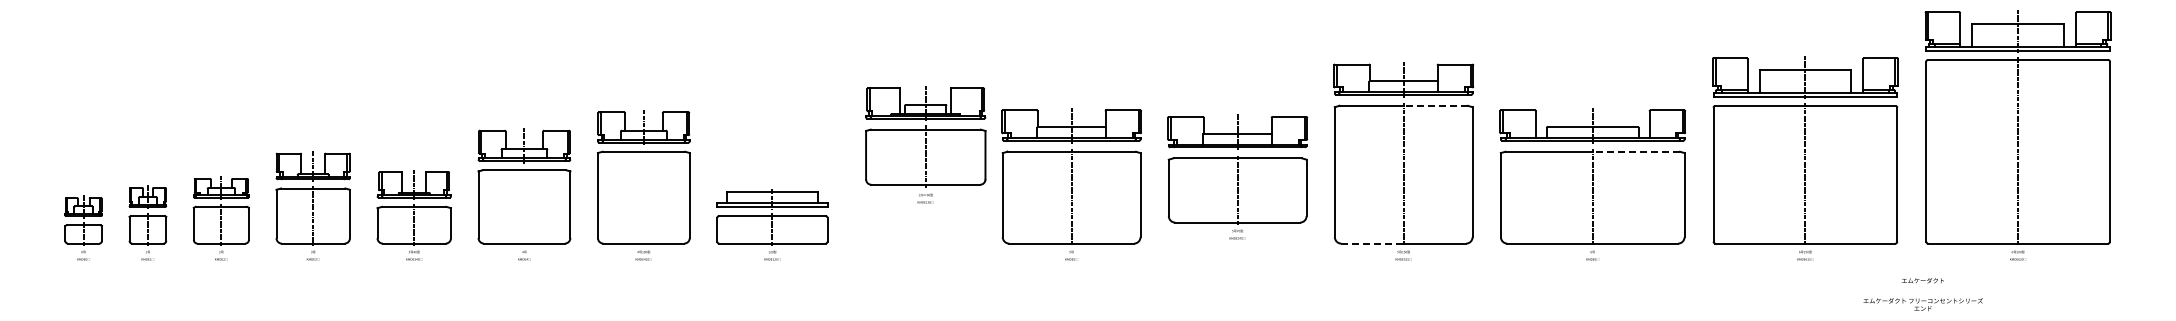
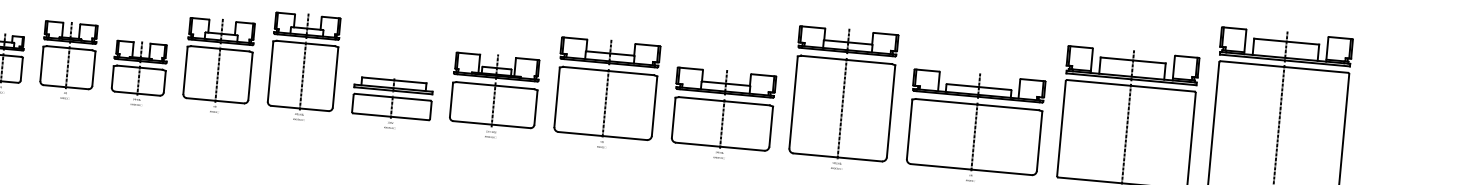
line: (1435, 105) -> (869, 61), dashed -> solid
part: (925, 144) -> (494, 96), moved
line: (1636, 151) -> (1008, 107), dashed -> solid
part: (1237, 176) -> (723, 114), moved
line: (643, 197) -> (302, 75), added
line: (524, 206) -> (217, 74), added
line: (1373, 243) -> (816, 155), dashed -> solid

